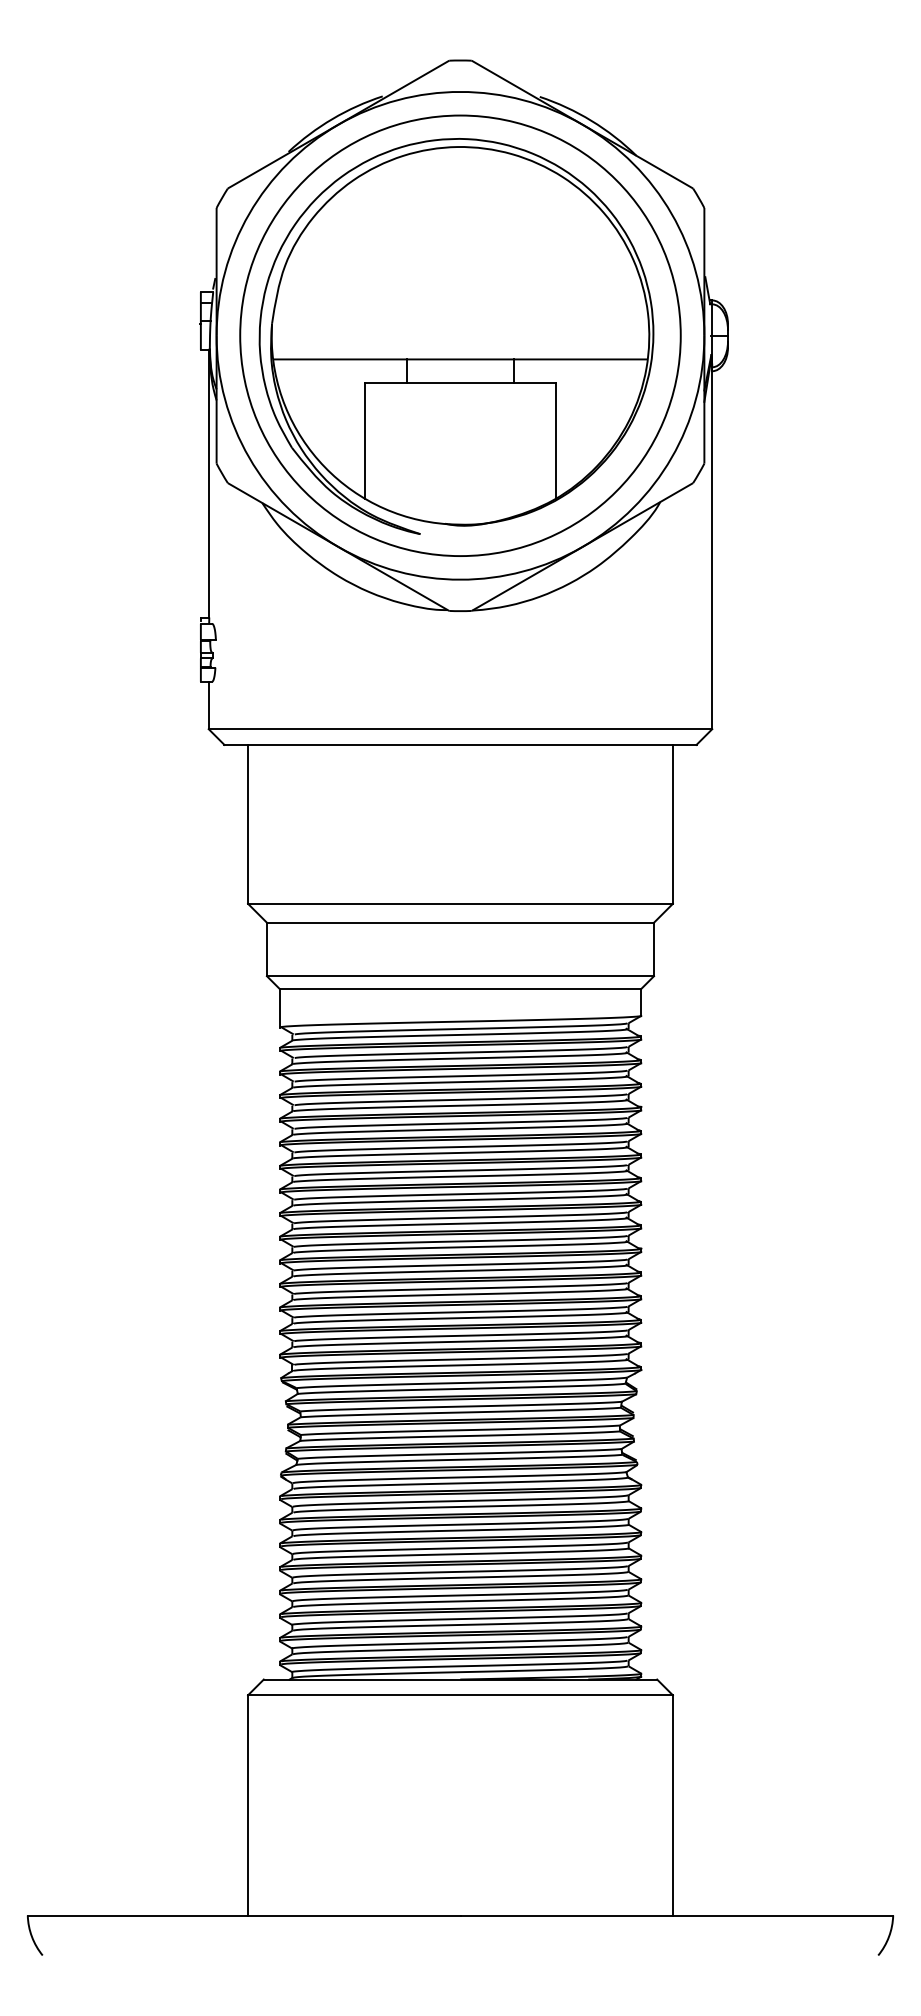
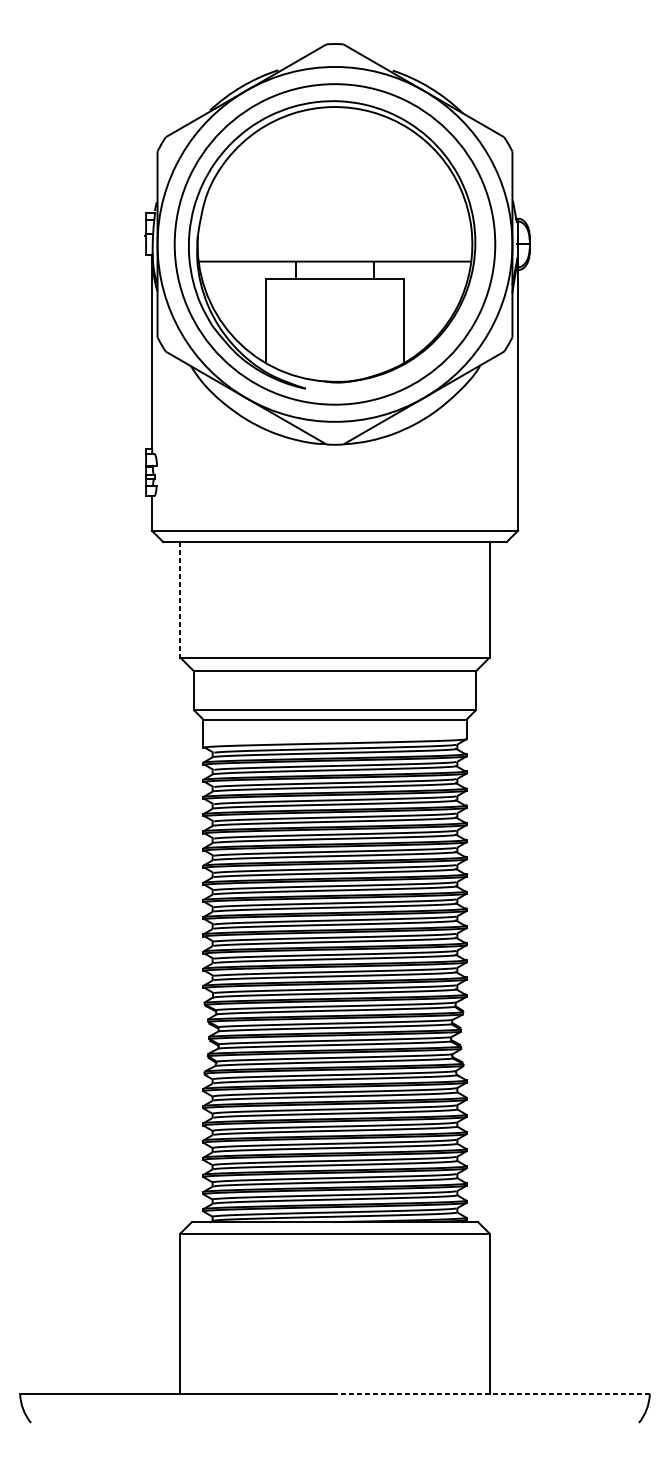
line: (248, 824) -> (180, 599), solid -> dashed
line: (676, 1915) -> (492, 1393), solid -> dashed

